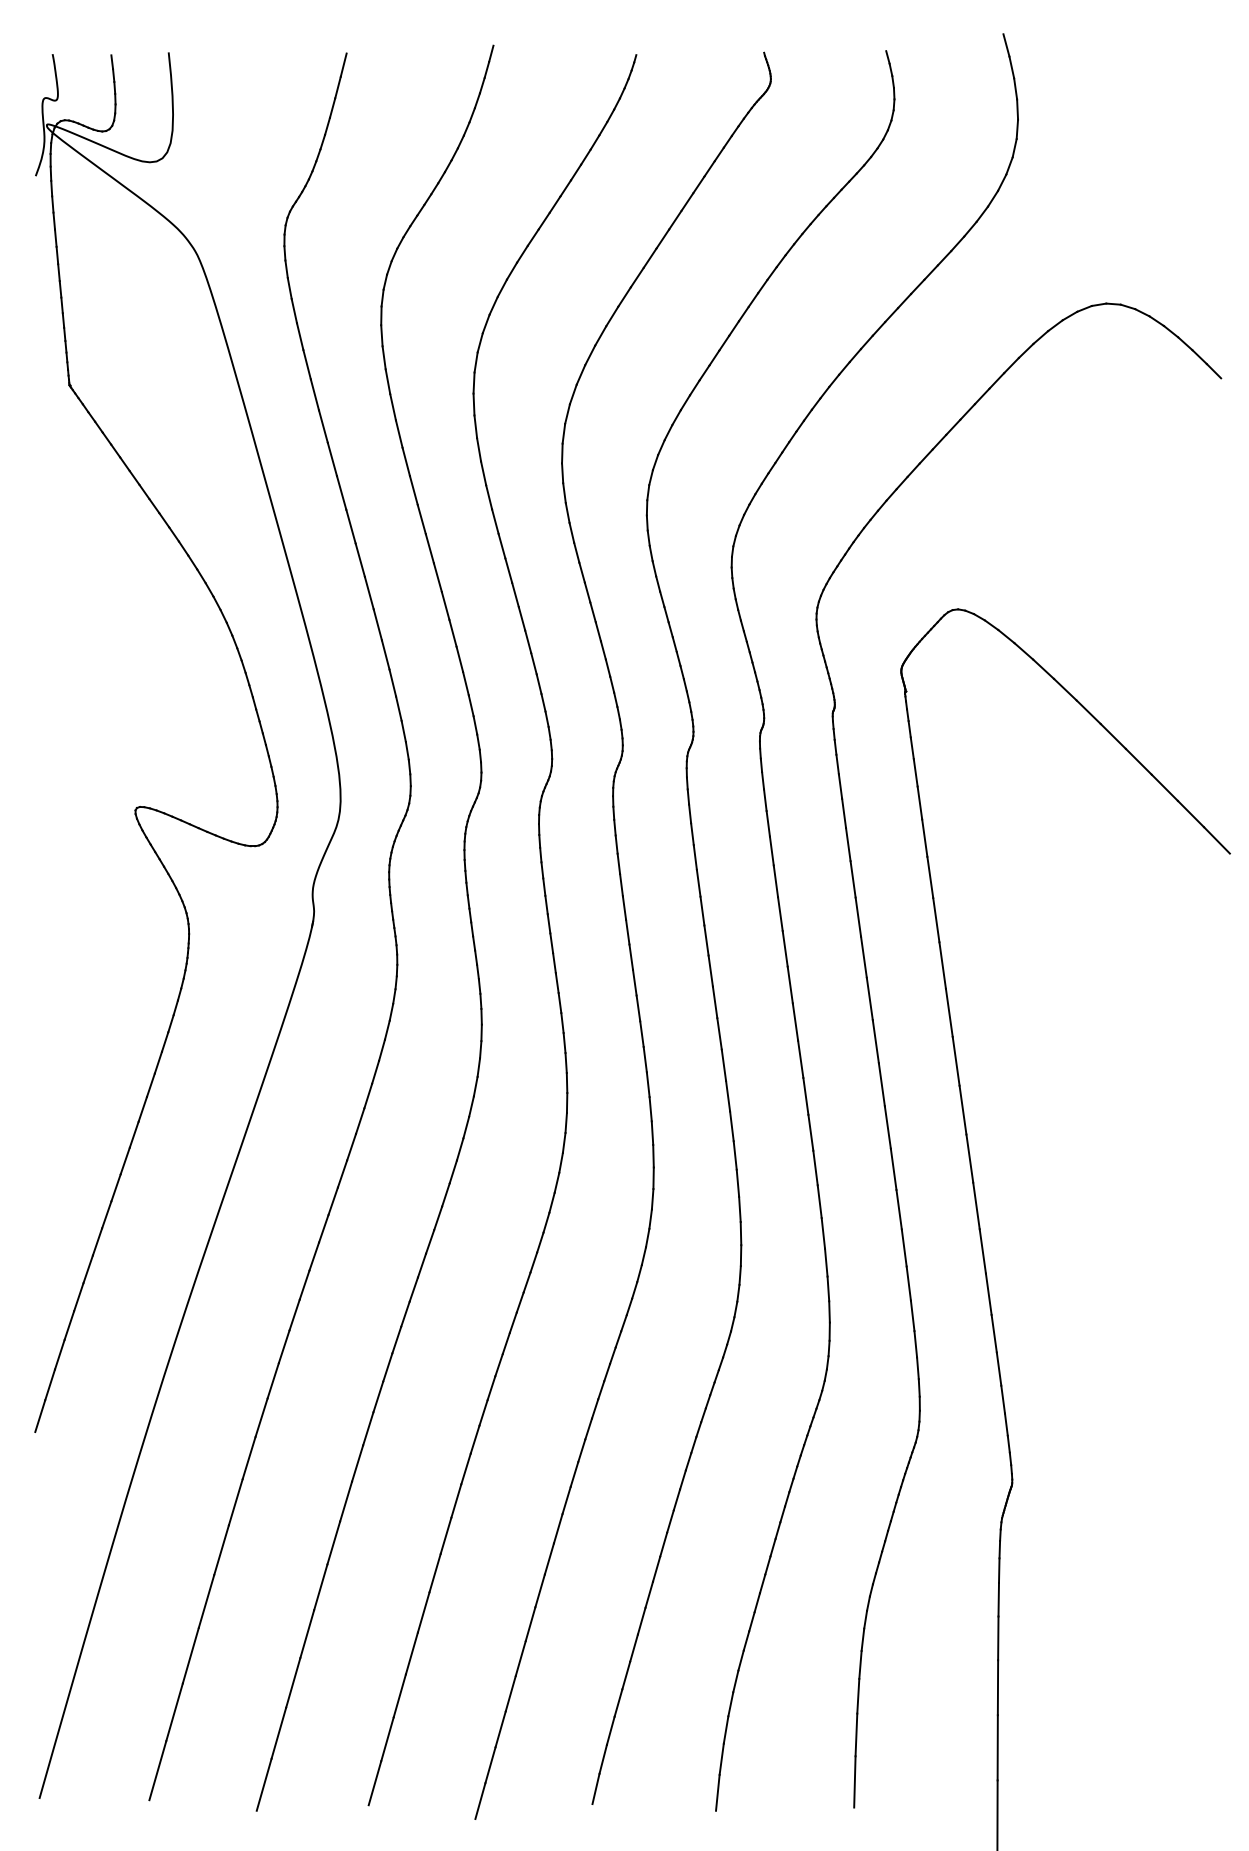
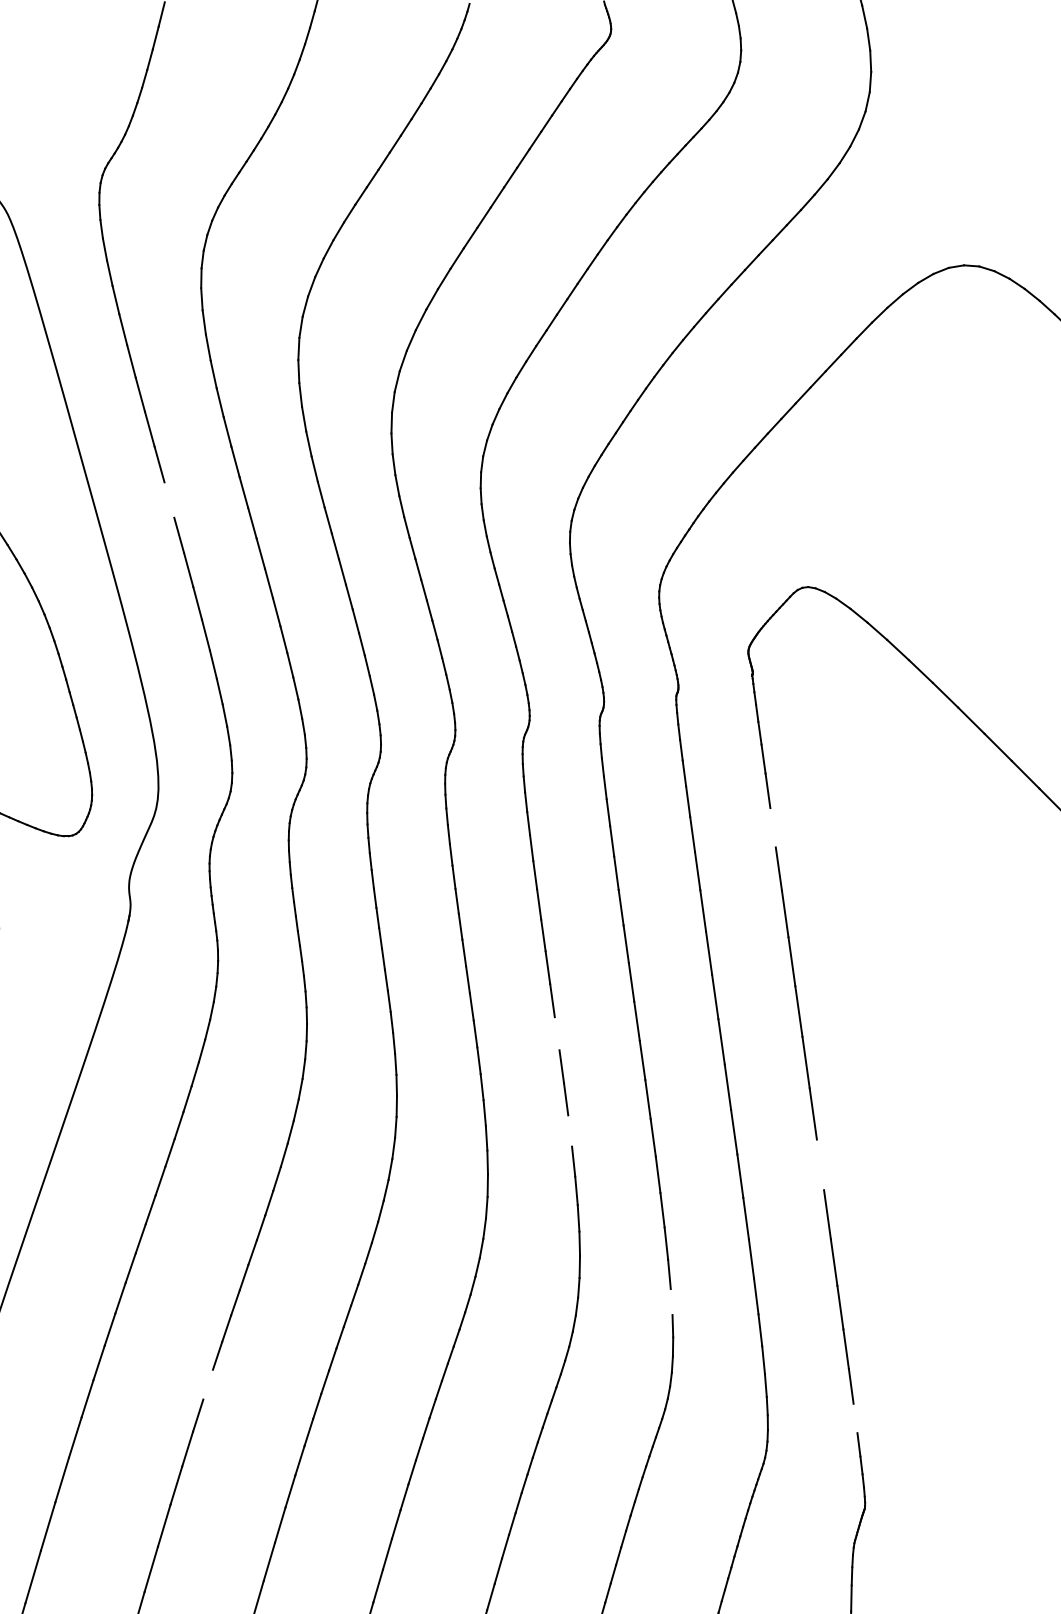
line: (350, 526) -> (168, 499), removed
line: (924, 837) -> (772, 827), removed
line: (719, 1033) -> (557, 1033), removed
line: (731, 1126) -> (569, 1131), removed
line: (969, 1158) -> (820, 1164), removed
line: (828, 1288) -> (671, 1301), removed
line: (387, 1367) -> (207, 1384), removed
line: (1002, 1399) -> (854, 1418), removed

